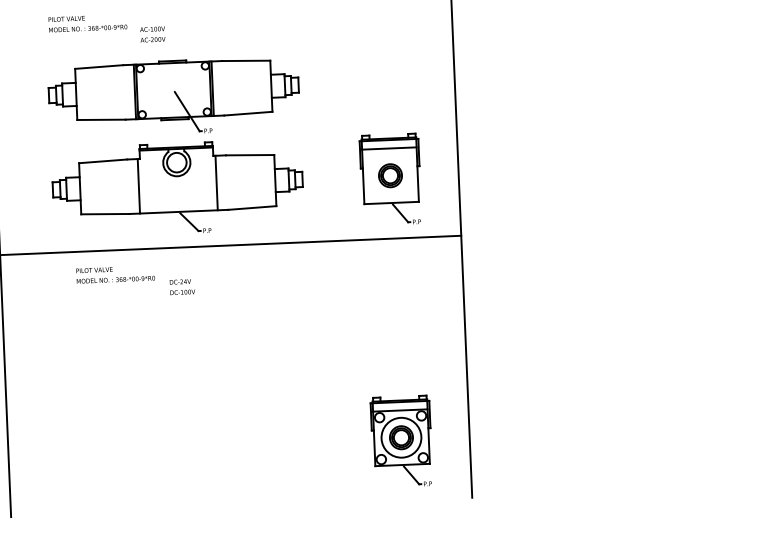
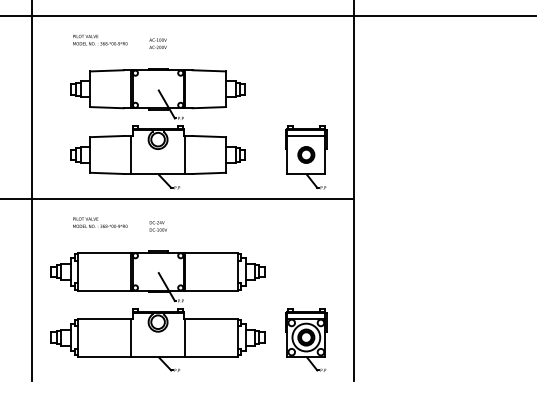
text: (151, 34) -> (157, 43), moved
text: (115, 274) -> (100, 222), moved
part: (186, 407) -> (157, 310), added

